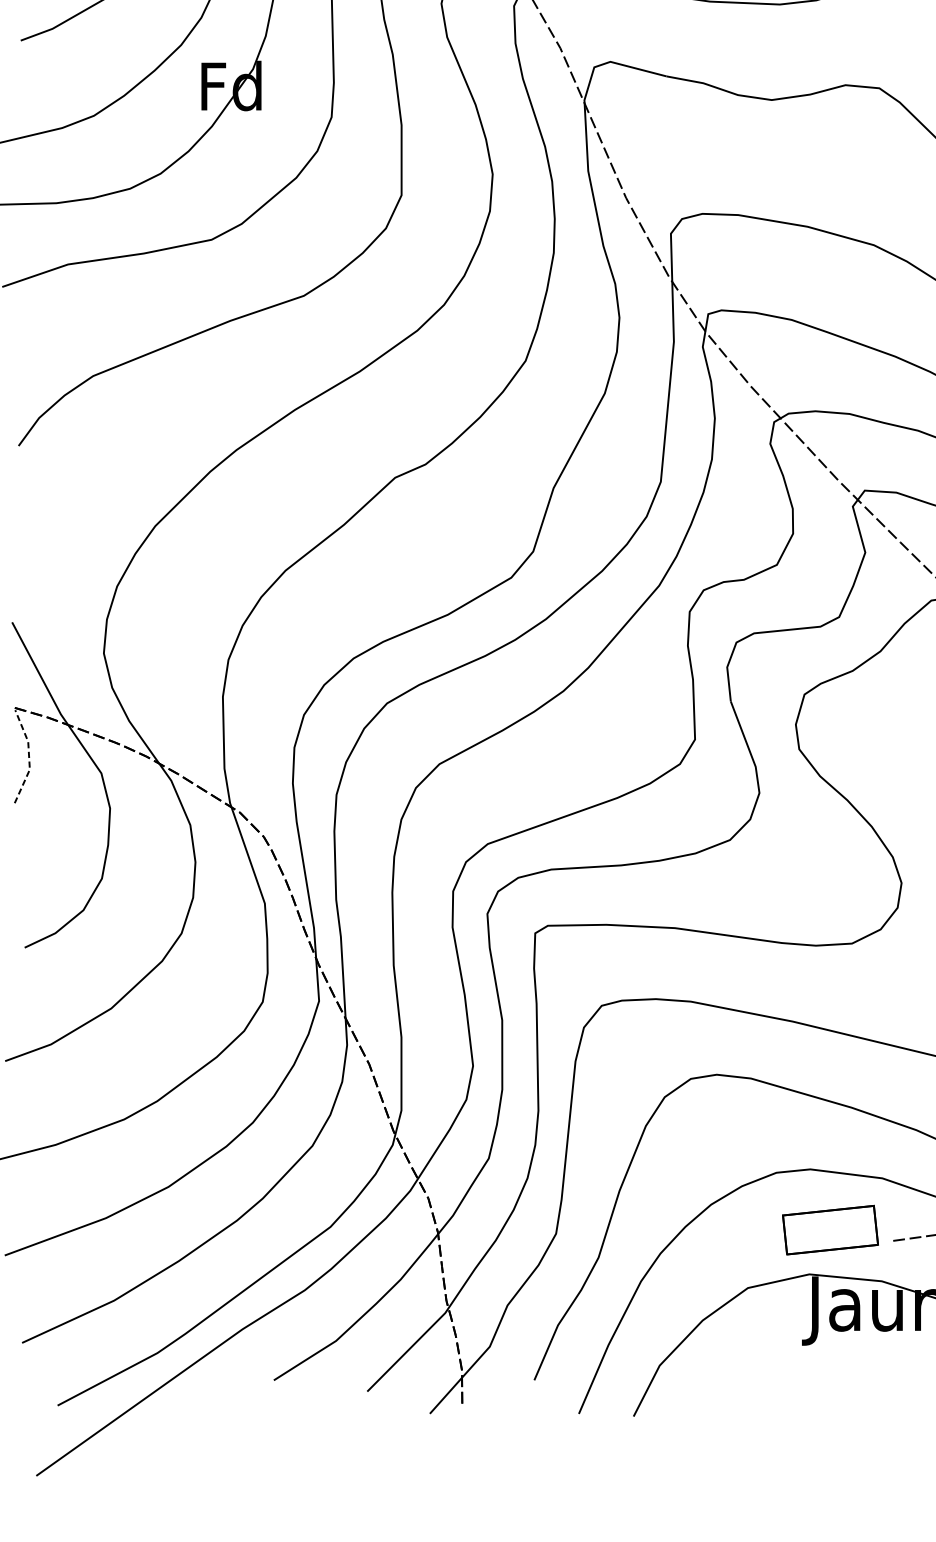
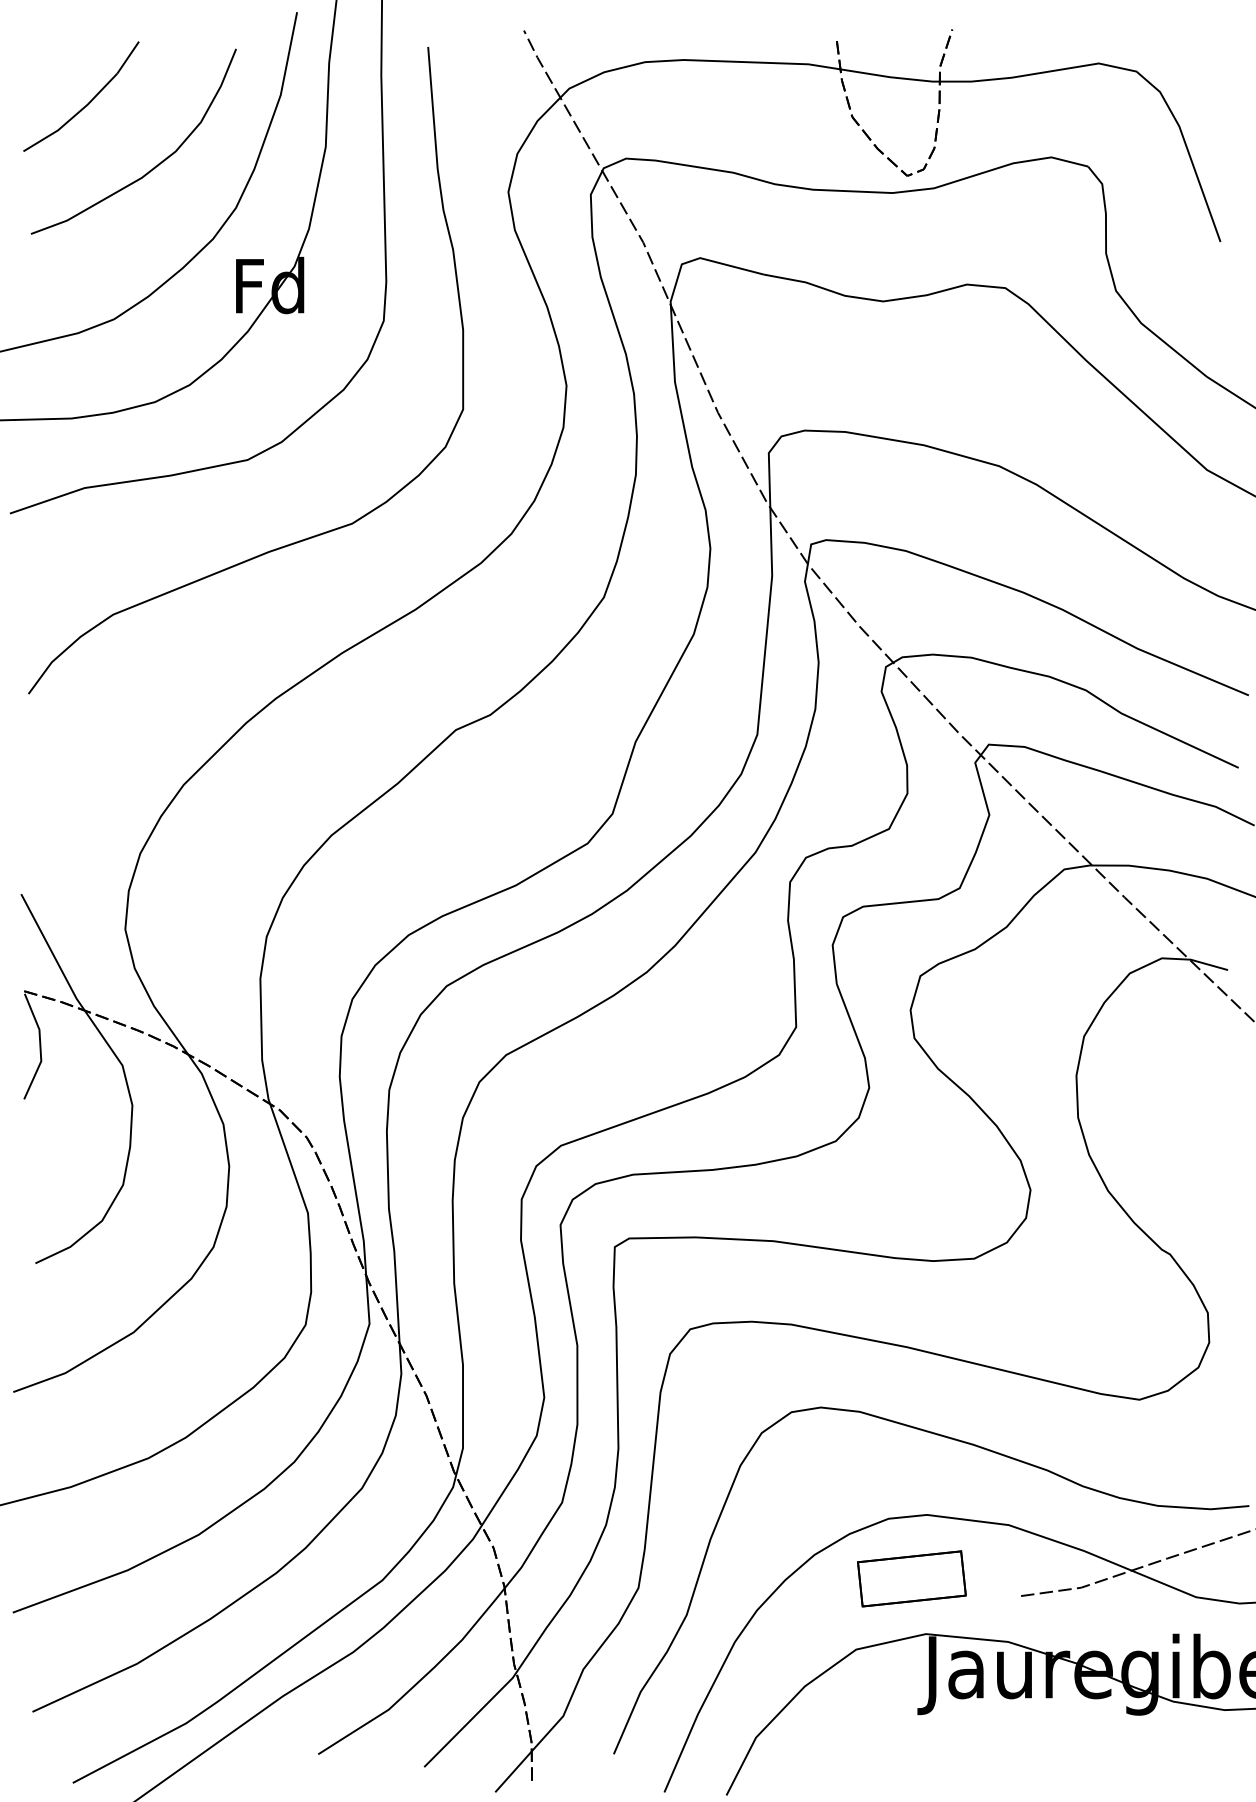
line: (29, 756) -> (40, 1046), dashed -> solid
part: (830, 1229) -> (911, 1578), moved

